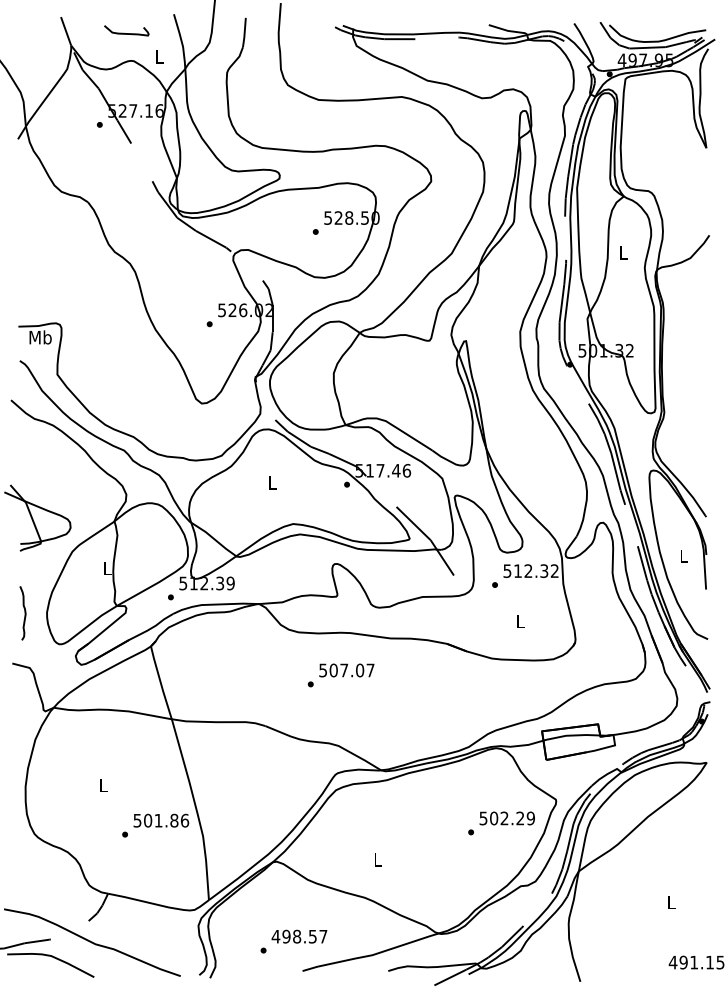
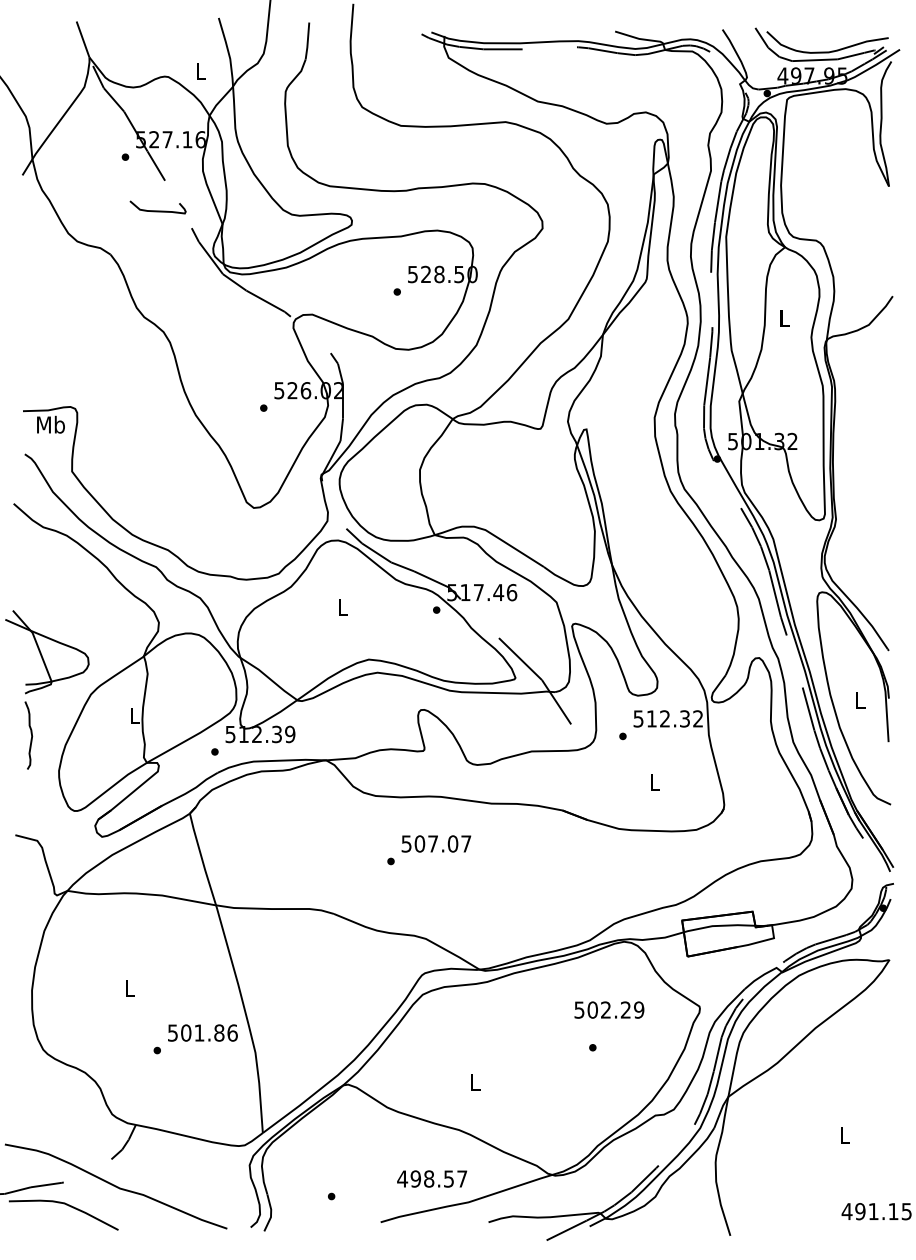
curve: (126, 33) -> (157, 210), moved
curve: (24, 613) -> (30, 735), moved
text: (506, 818) -> (608, 1010), moved
text: (299, 936) -> (432, 1178), moved

